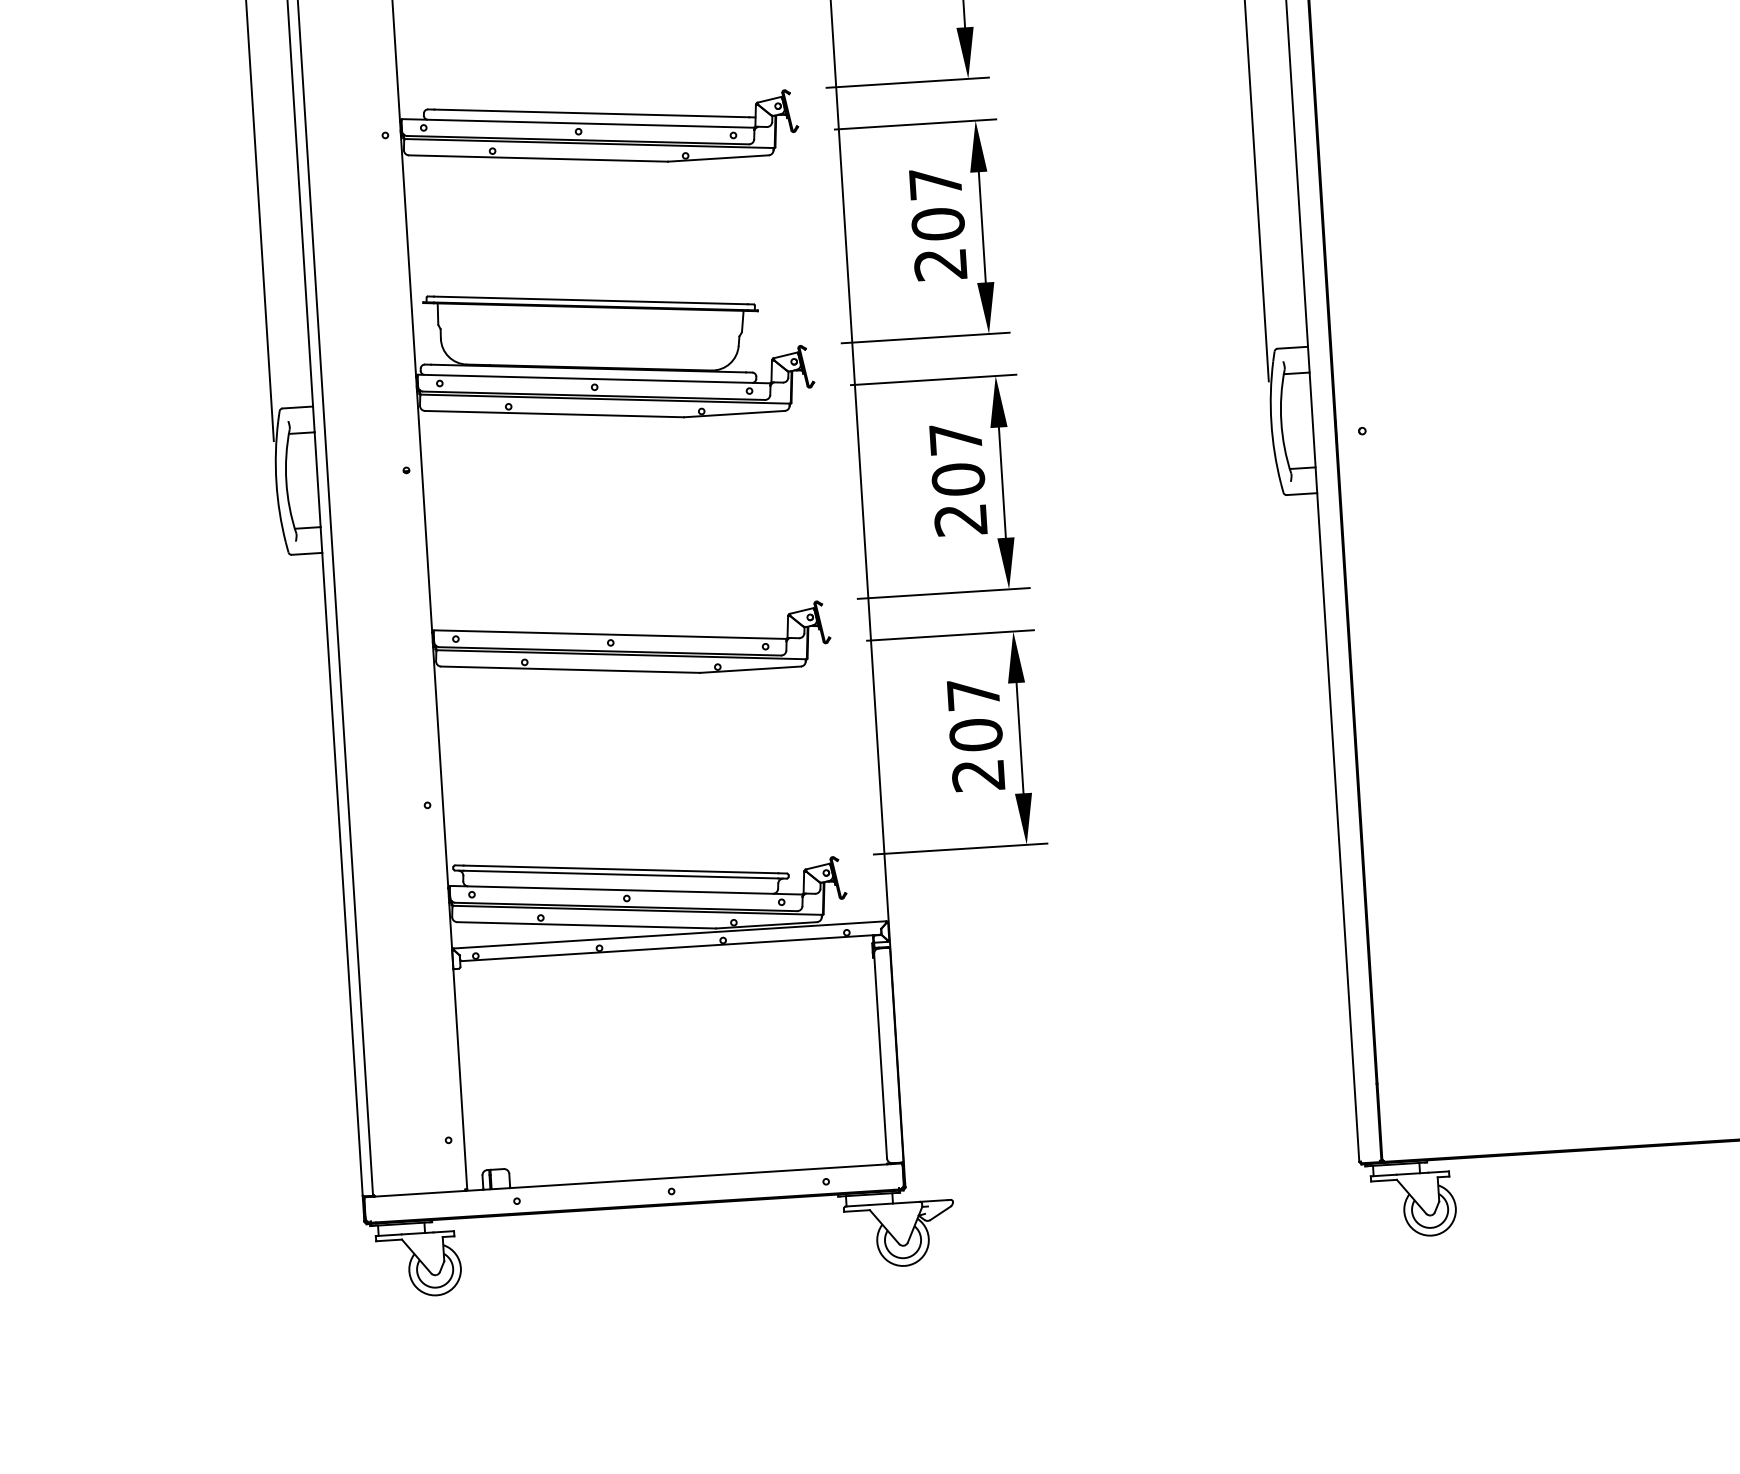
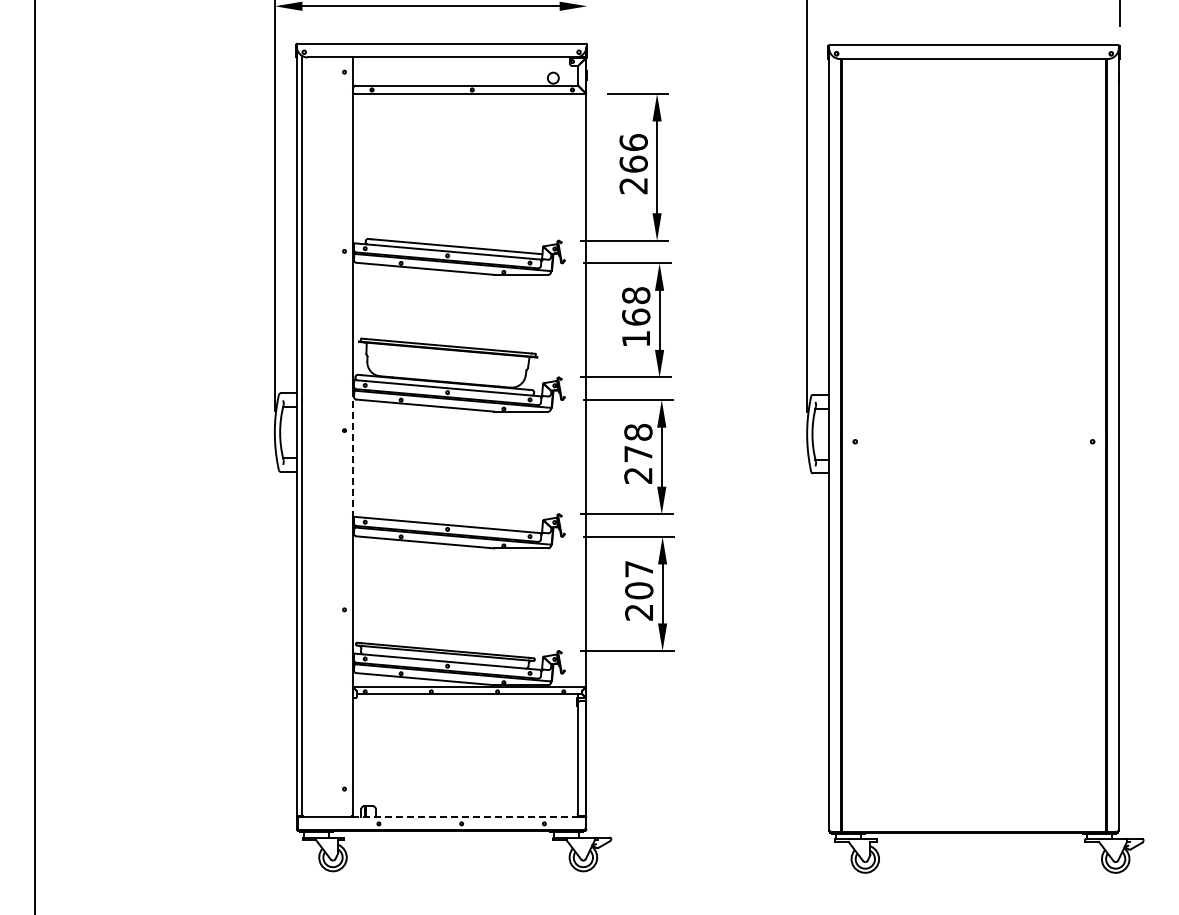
text: (938, 224) -> (636, 317), 207 -> 168
text: (957, 459) -> (638, 443), 207 -> 278
line: (423, 510) -> (352, 452), solid -> dashed
line: (677, 1177) -> (465, 816), solid -> dashed

